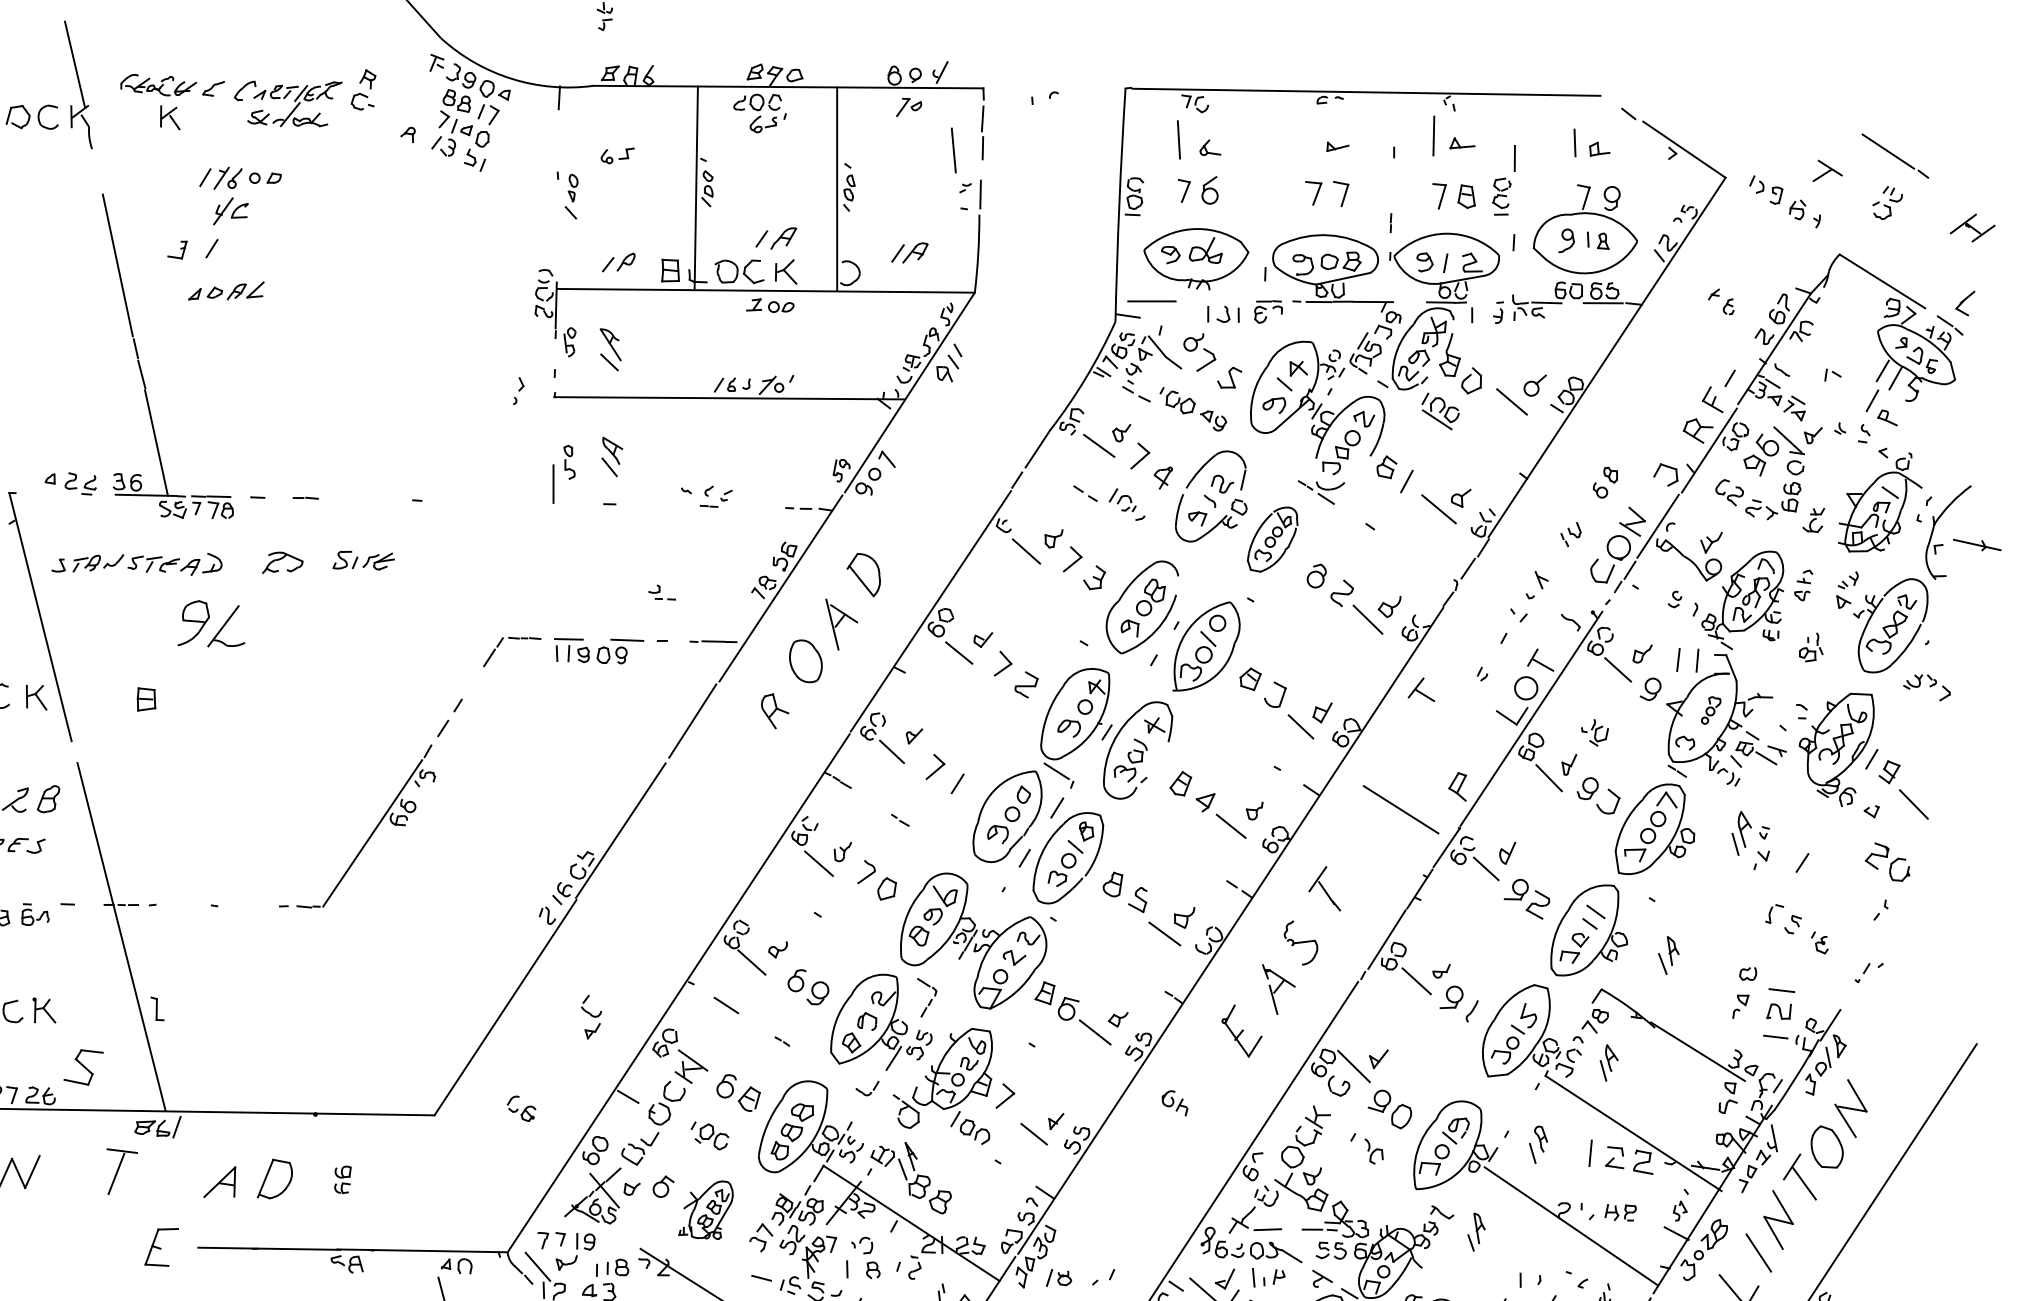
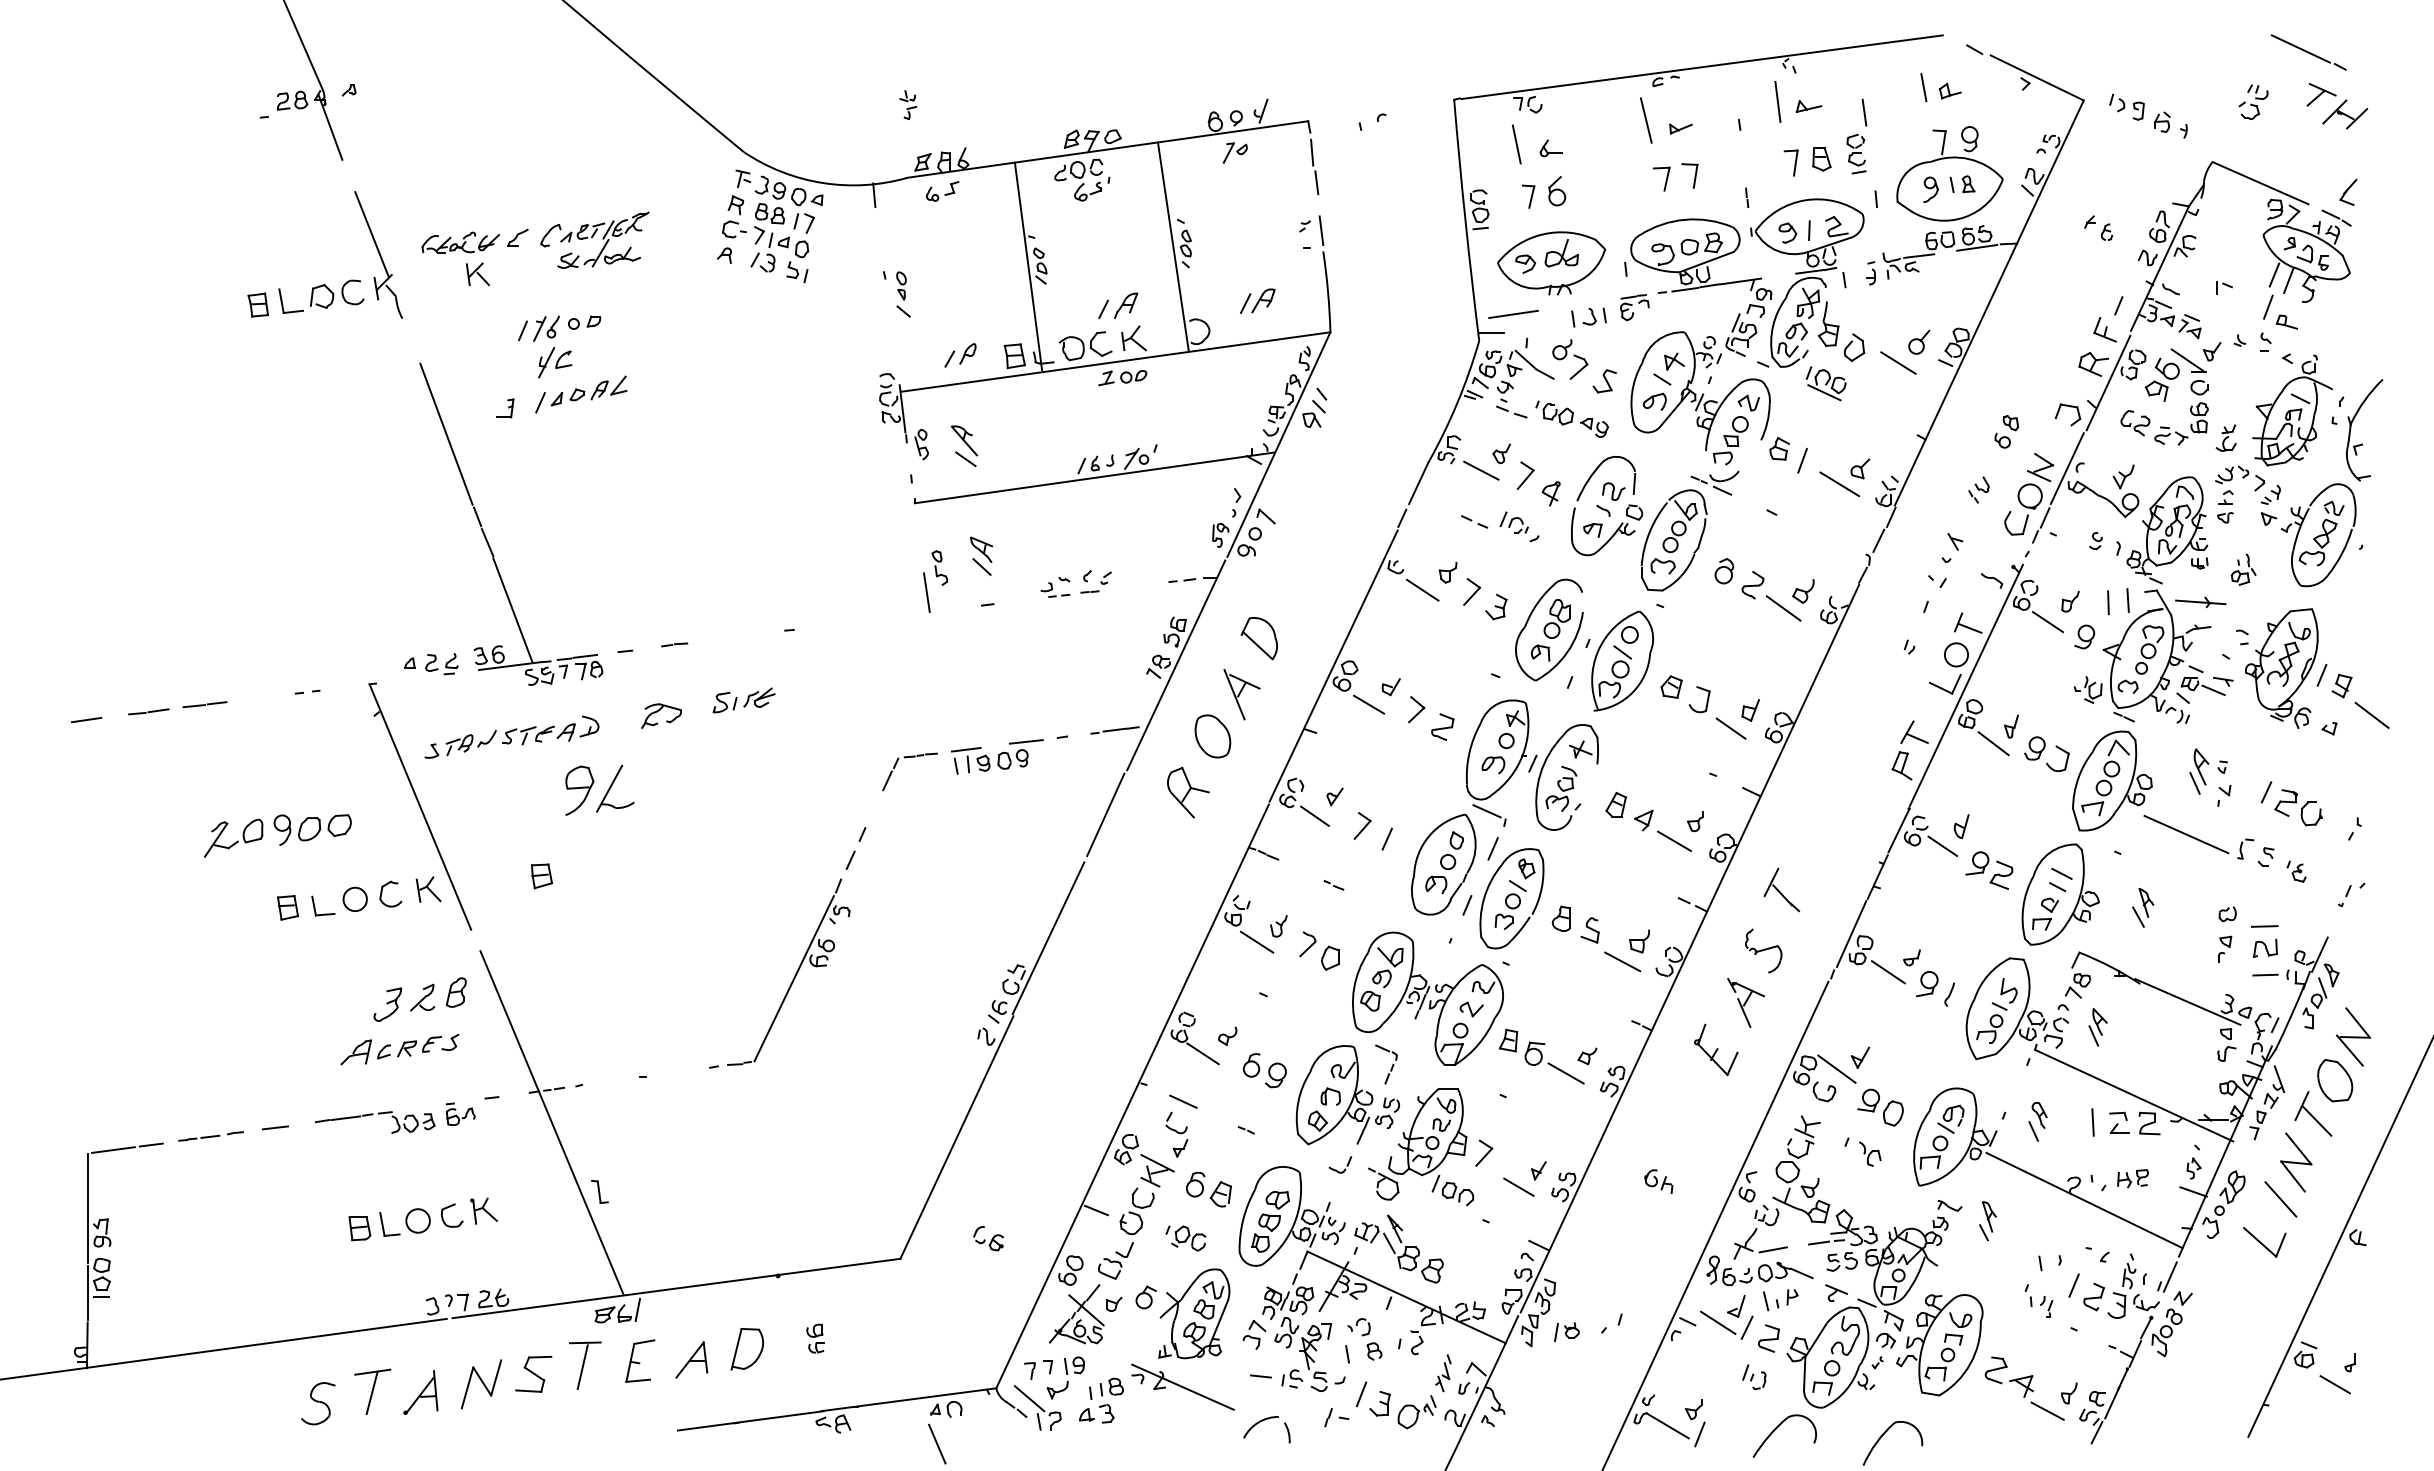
part: (364, 89) -> (734, 216), moved
line: (954, 150) -> (1646, 120), moved
part: (617, 155) -> (942, 191), moved
part: (1895, 156) -> (2308, 52), moved
part: (1828, 172) -> (2321, 94), moved
part: (226, 290) -> (588, 390), moved
part: (519, 391) -> (1236, 502), moved
part: (1272, 539) -> (1673, 540), size x1.43
part: (1977, 544) -> (2200, 601), moved
part: (662, 592) -> (1055, 589), moved
part: (1927, 686) -> (2240, 478), moved
part: (1423, 688) -> (1914, 731), moved
part: (1710, 710) -> (2149, 649), size x1.67
part: (774, 711) -> (1188, 792), size x1.43
part: (1593, 732) -> (2087, 689), moved
line: (1401, 809) -> (2186, 834), moved
part: (1888, 862) -> (2298, 807), moved
part: (590, 1017) -> (1176, 1134), moved
part: (83, 1066) -> (533, 1373), moved
part: (1174, 1102) -> (1658, 1181), moved
part: (707, 1208) -> (1194, 1313), size x1.43
part: (162, 1246) -> (640, 1360), moved

